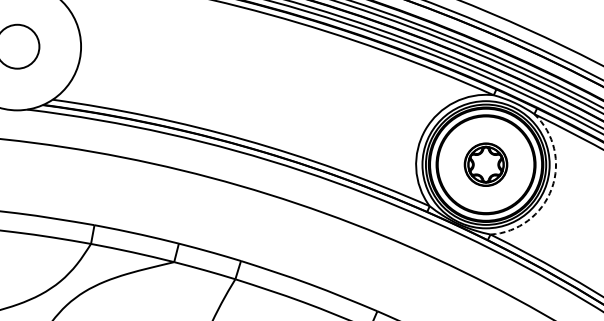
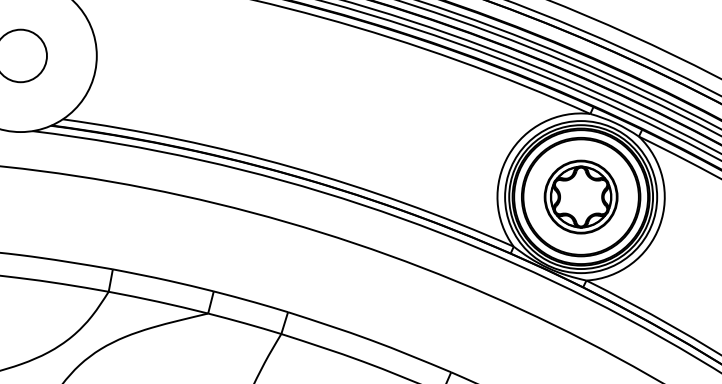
part: (485, 164) -> (580, 196), size x1.43
arc: (551, 188) -> (659, 225), dashed -> solid

